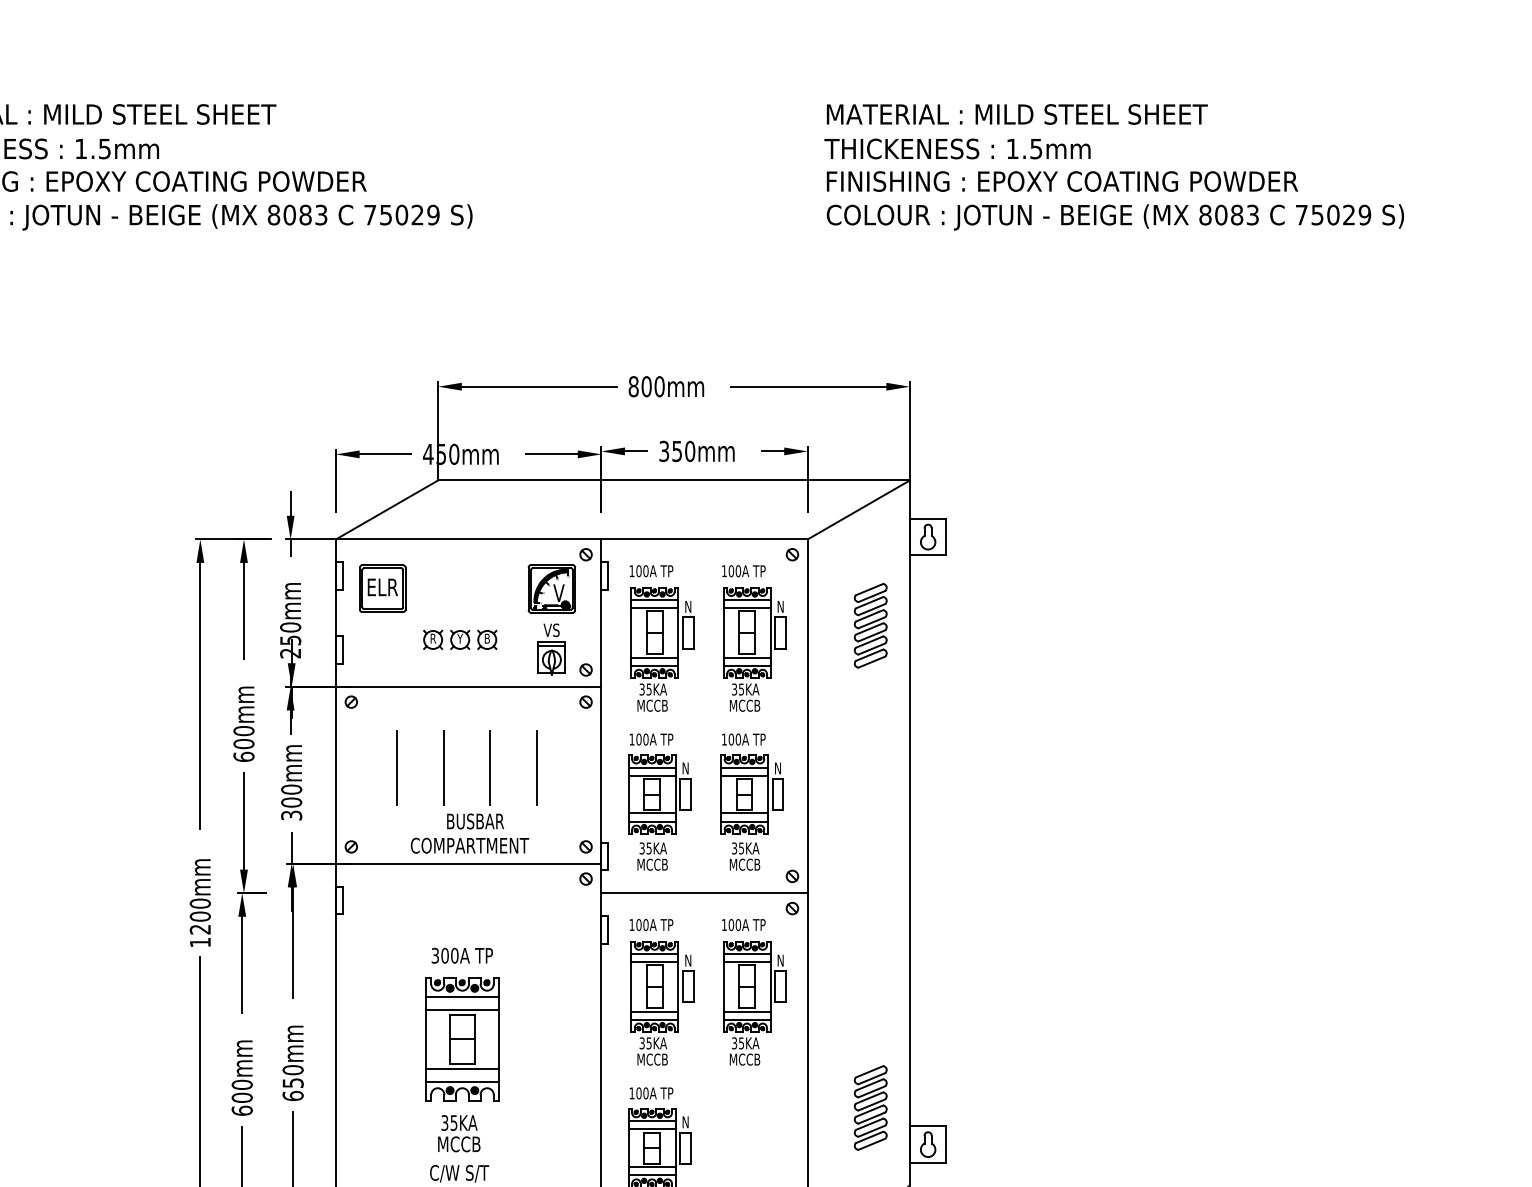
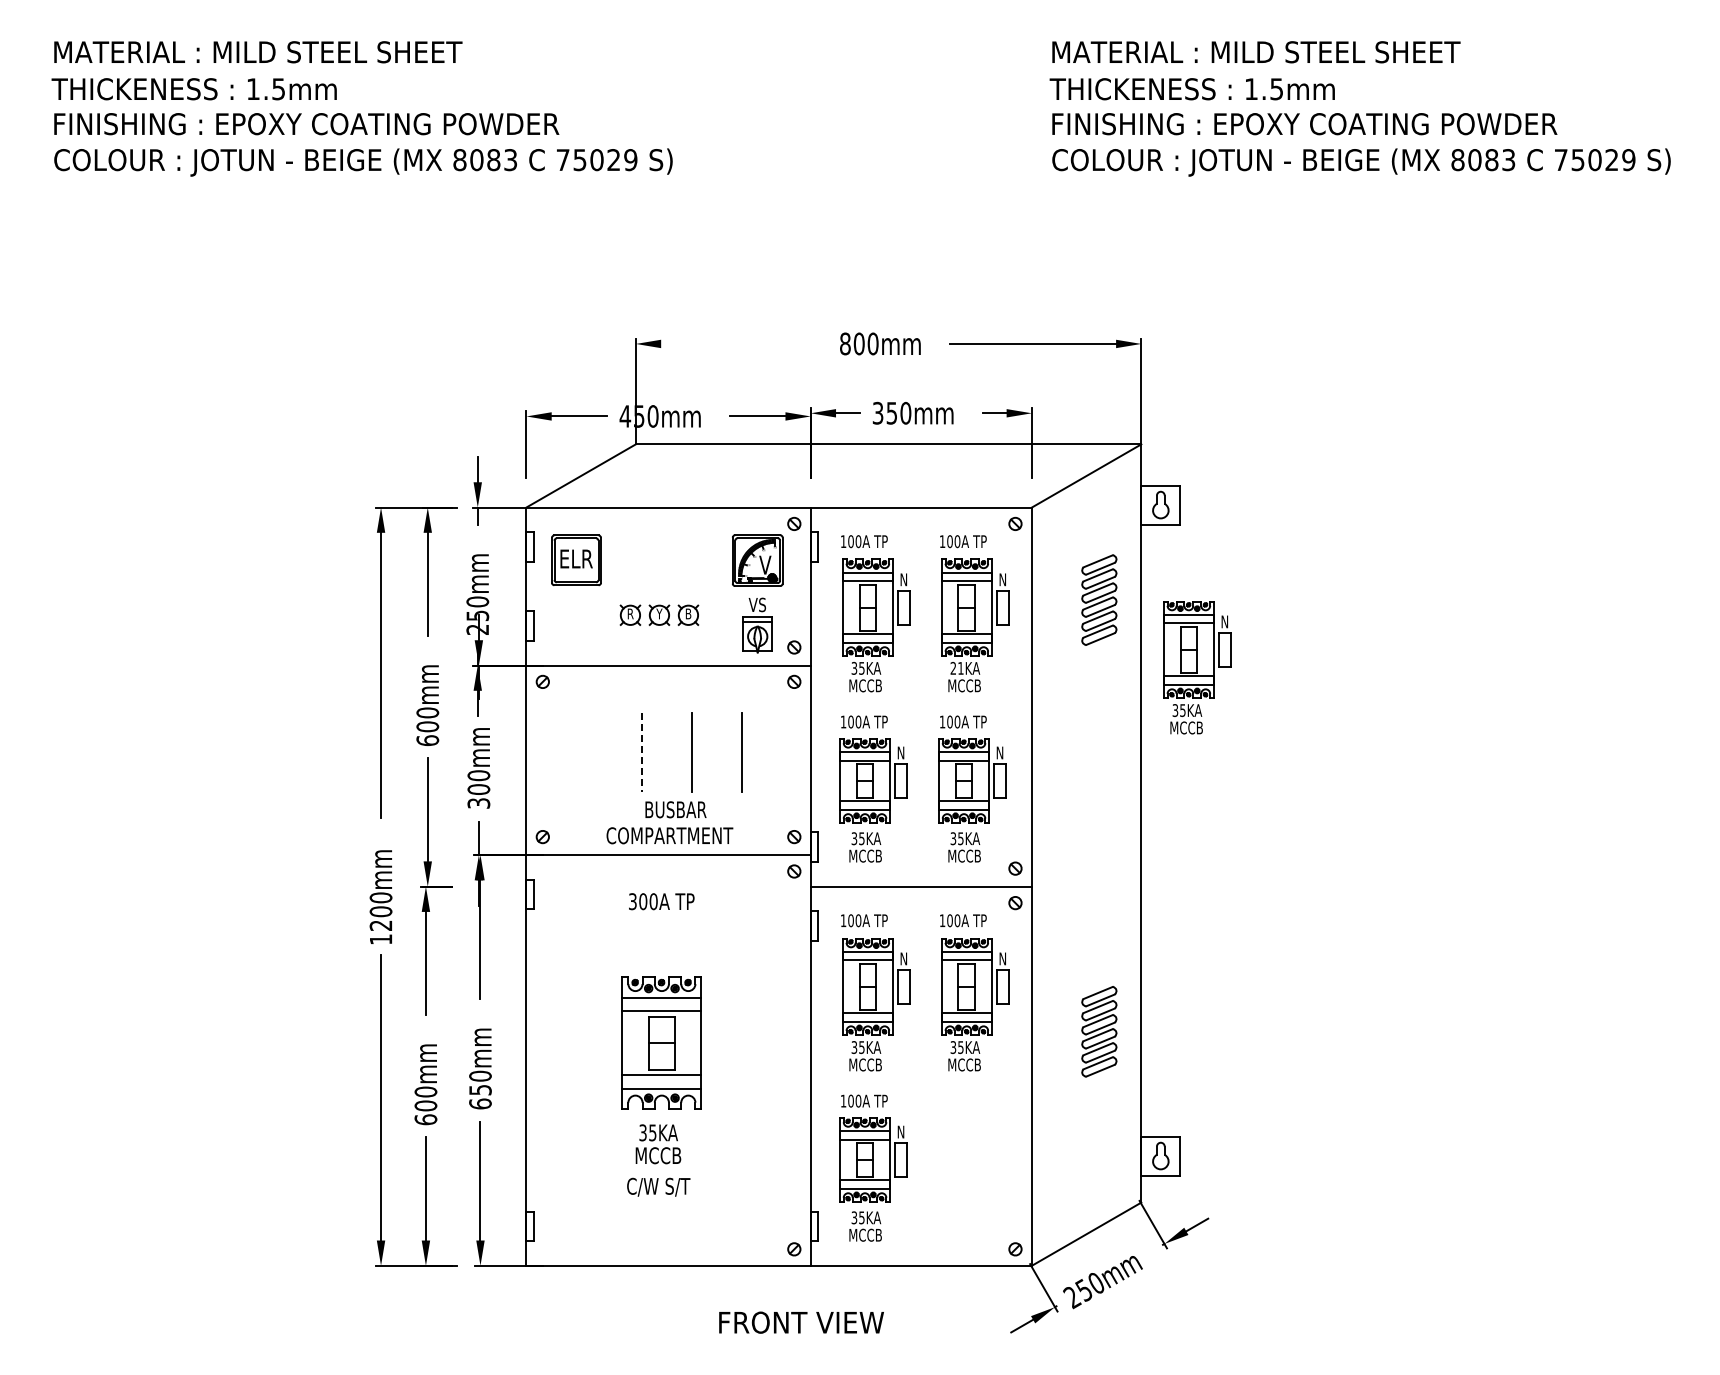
line: (539, 386) -> (744, 343), removed
part: (962, 688) -> (1197, 667), added
text: (737, 689) -> (956, 668), 35KA -> 21KA
line: (396, 767) -> (591, 751), removed
line: (443, 768) -> (641, 752), solid -> dashed
text: (462, 955) -> (661, 901), moved
part: (870, 1107) -> (1099, 1031), moved

